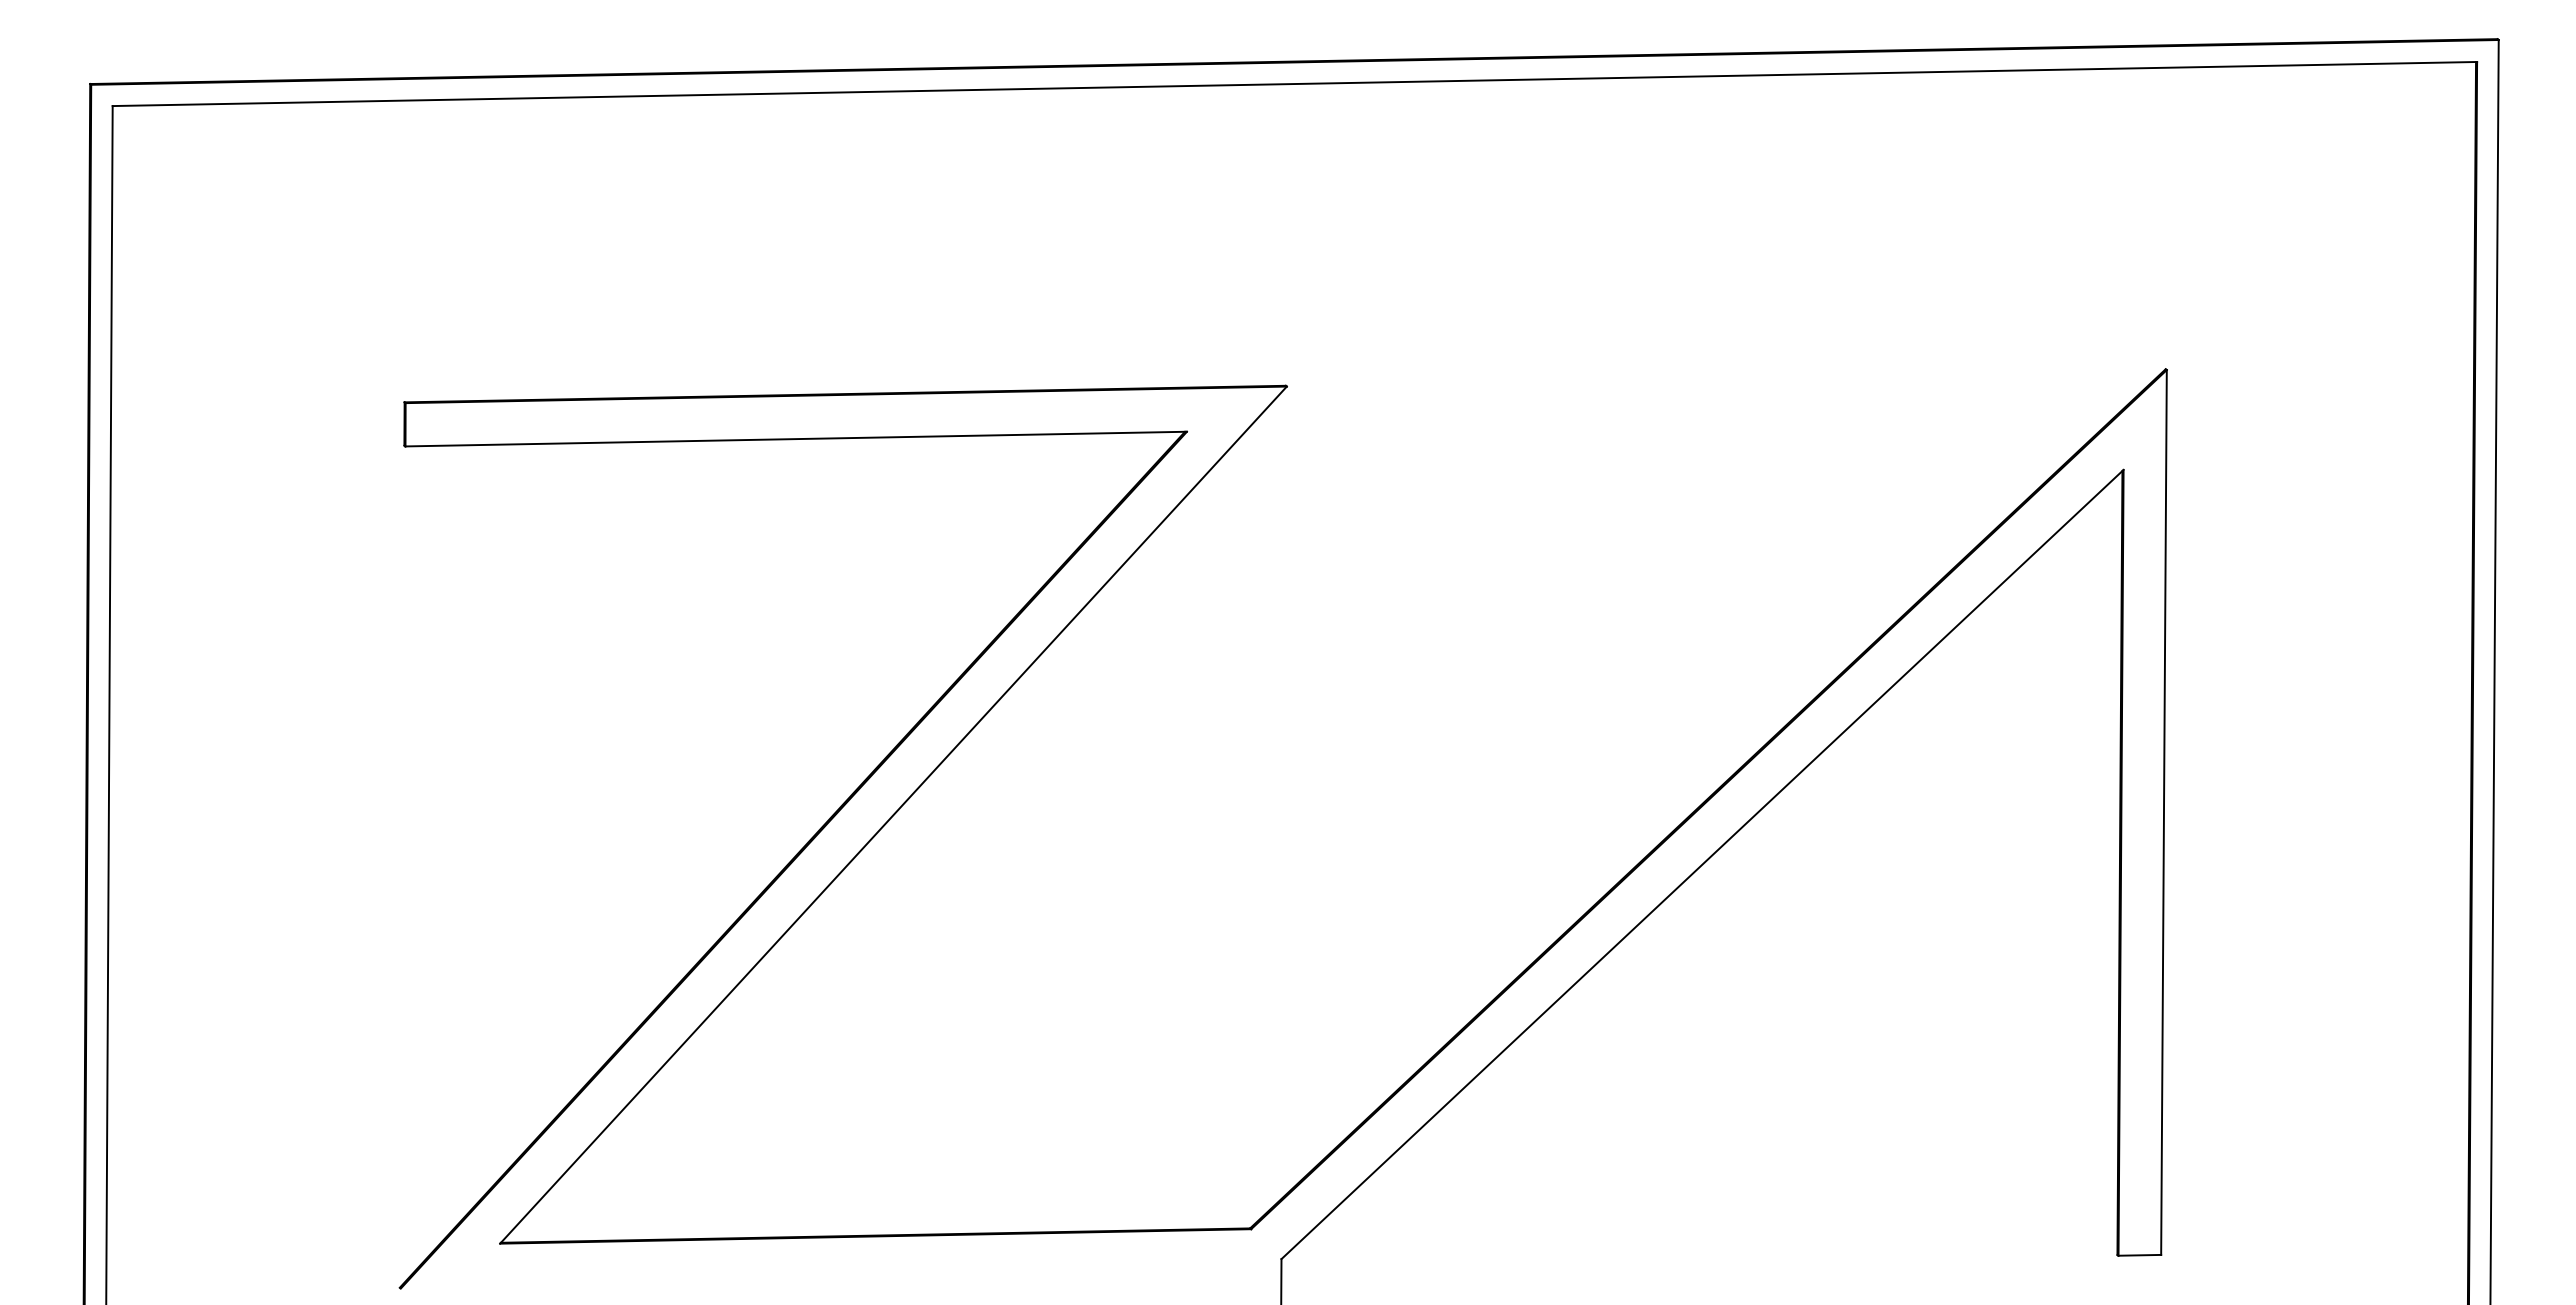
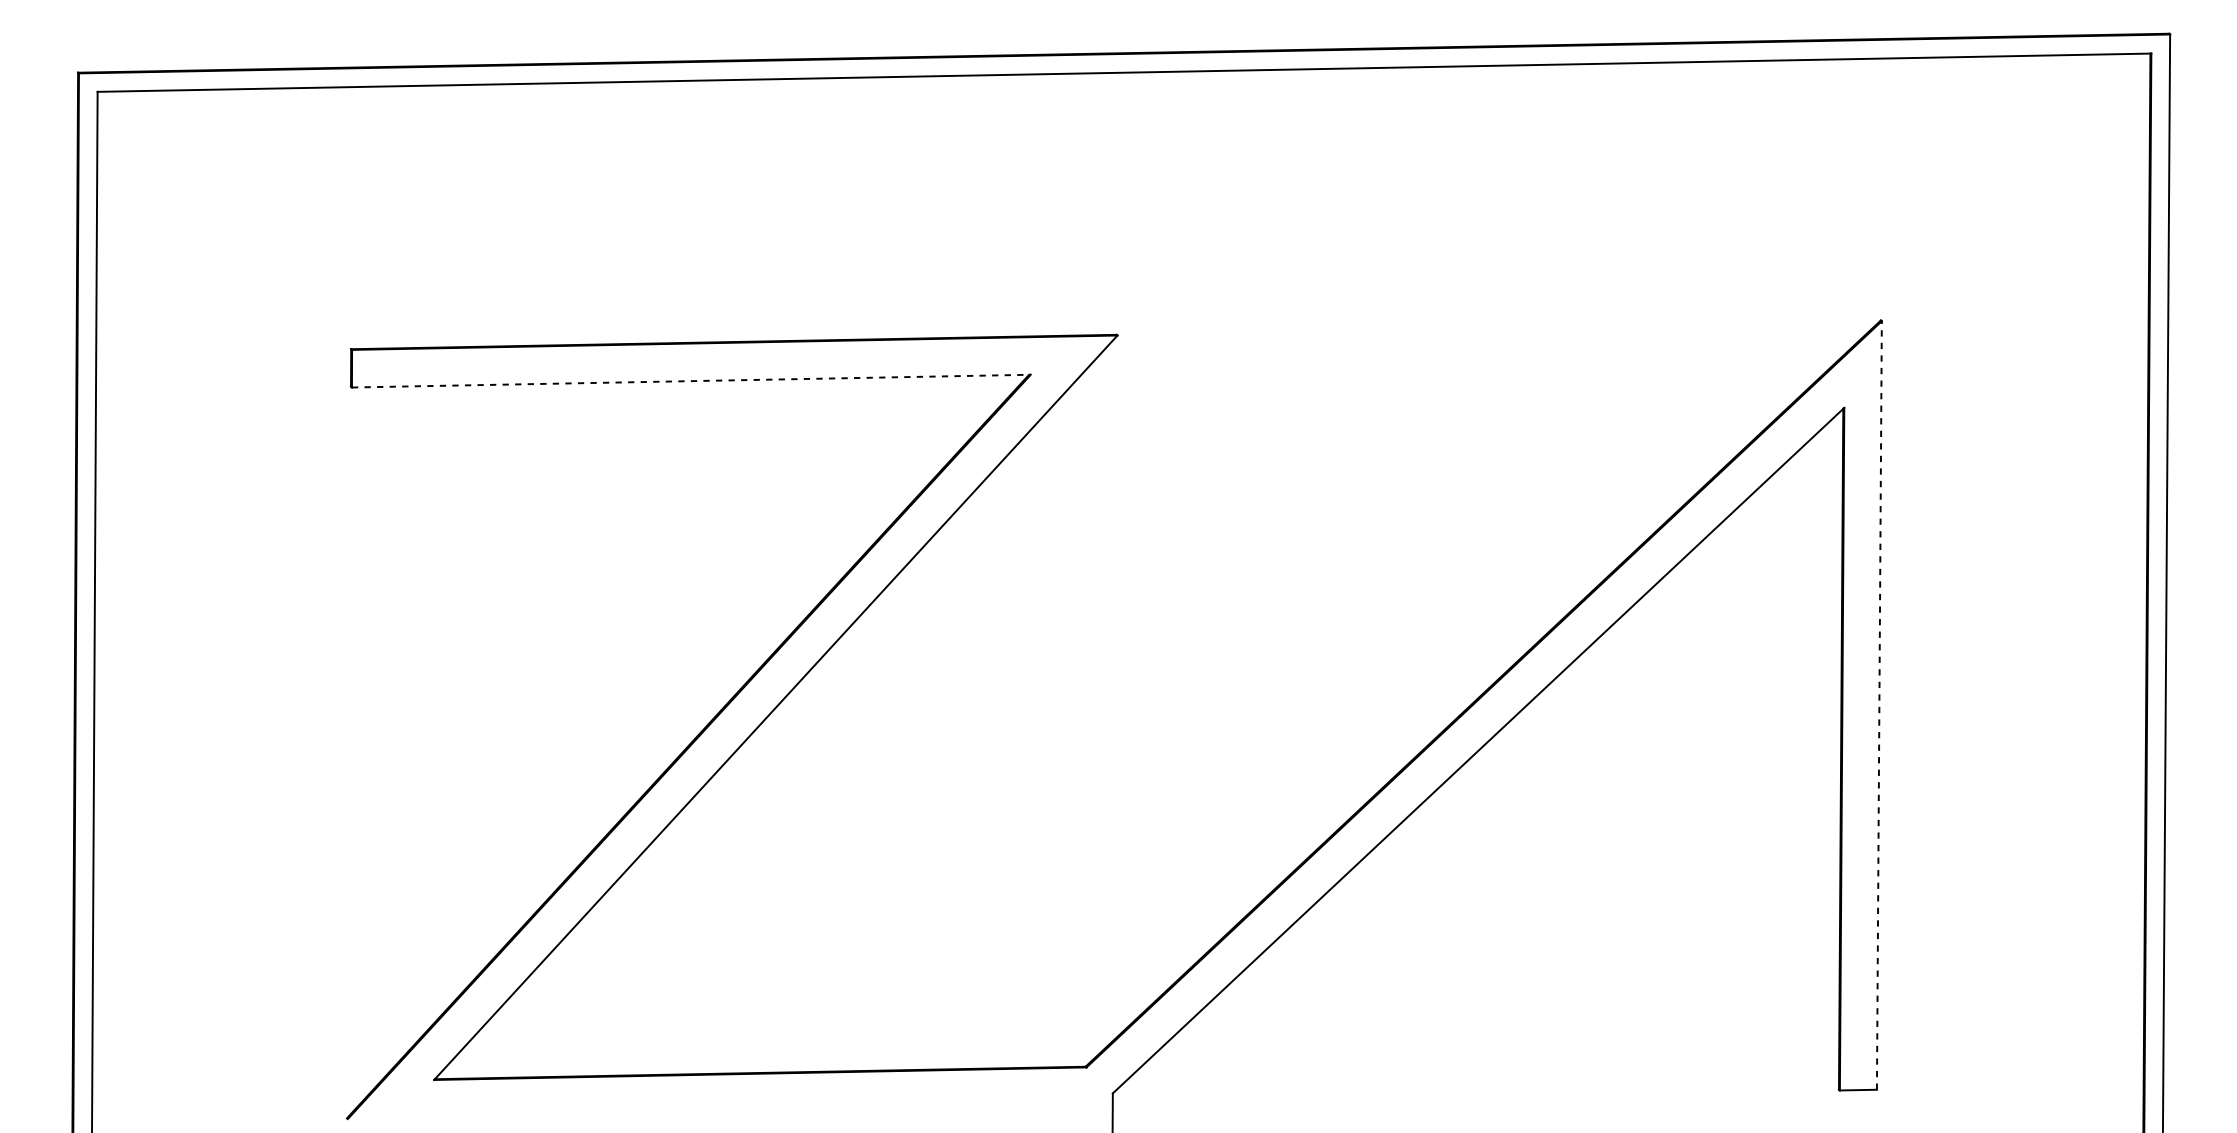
line: (796, 439) -> (691, 381), solid -> dashed
line: (2163, 811) -> (1878, 704), solid -> dashed

